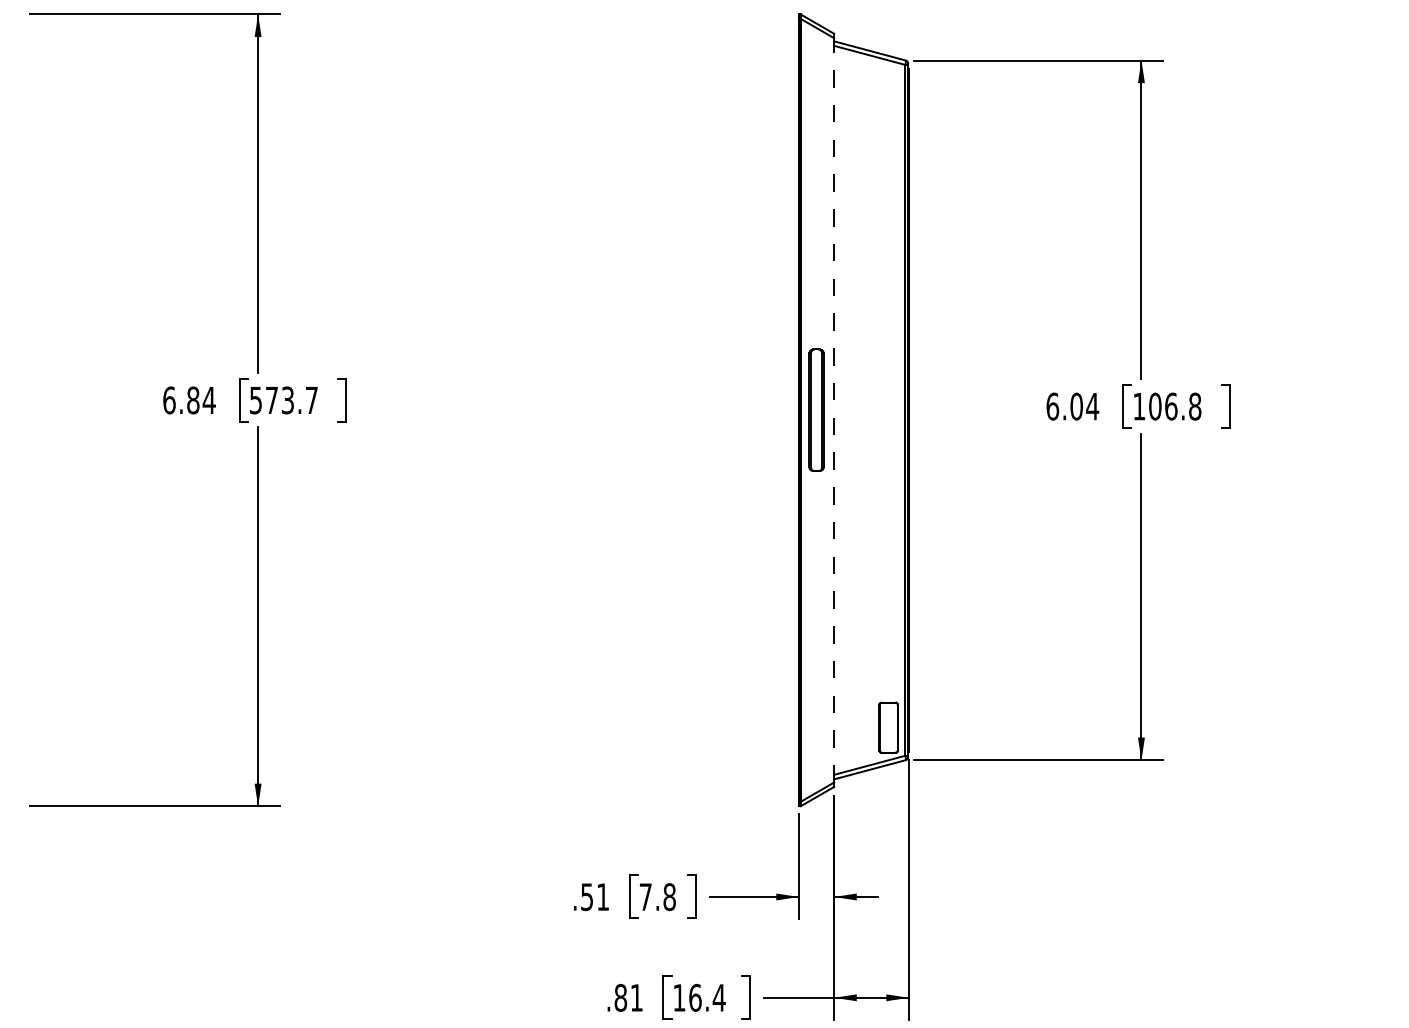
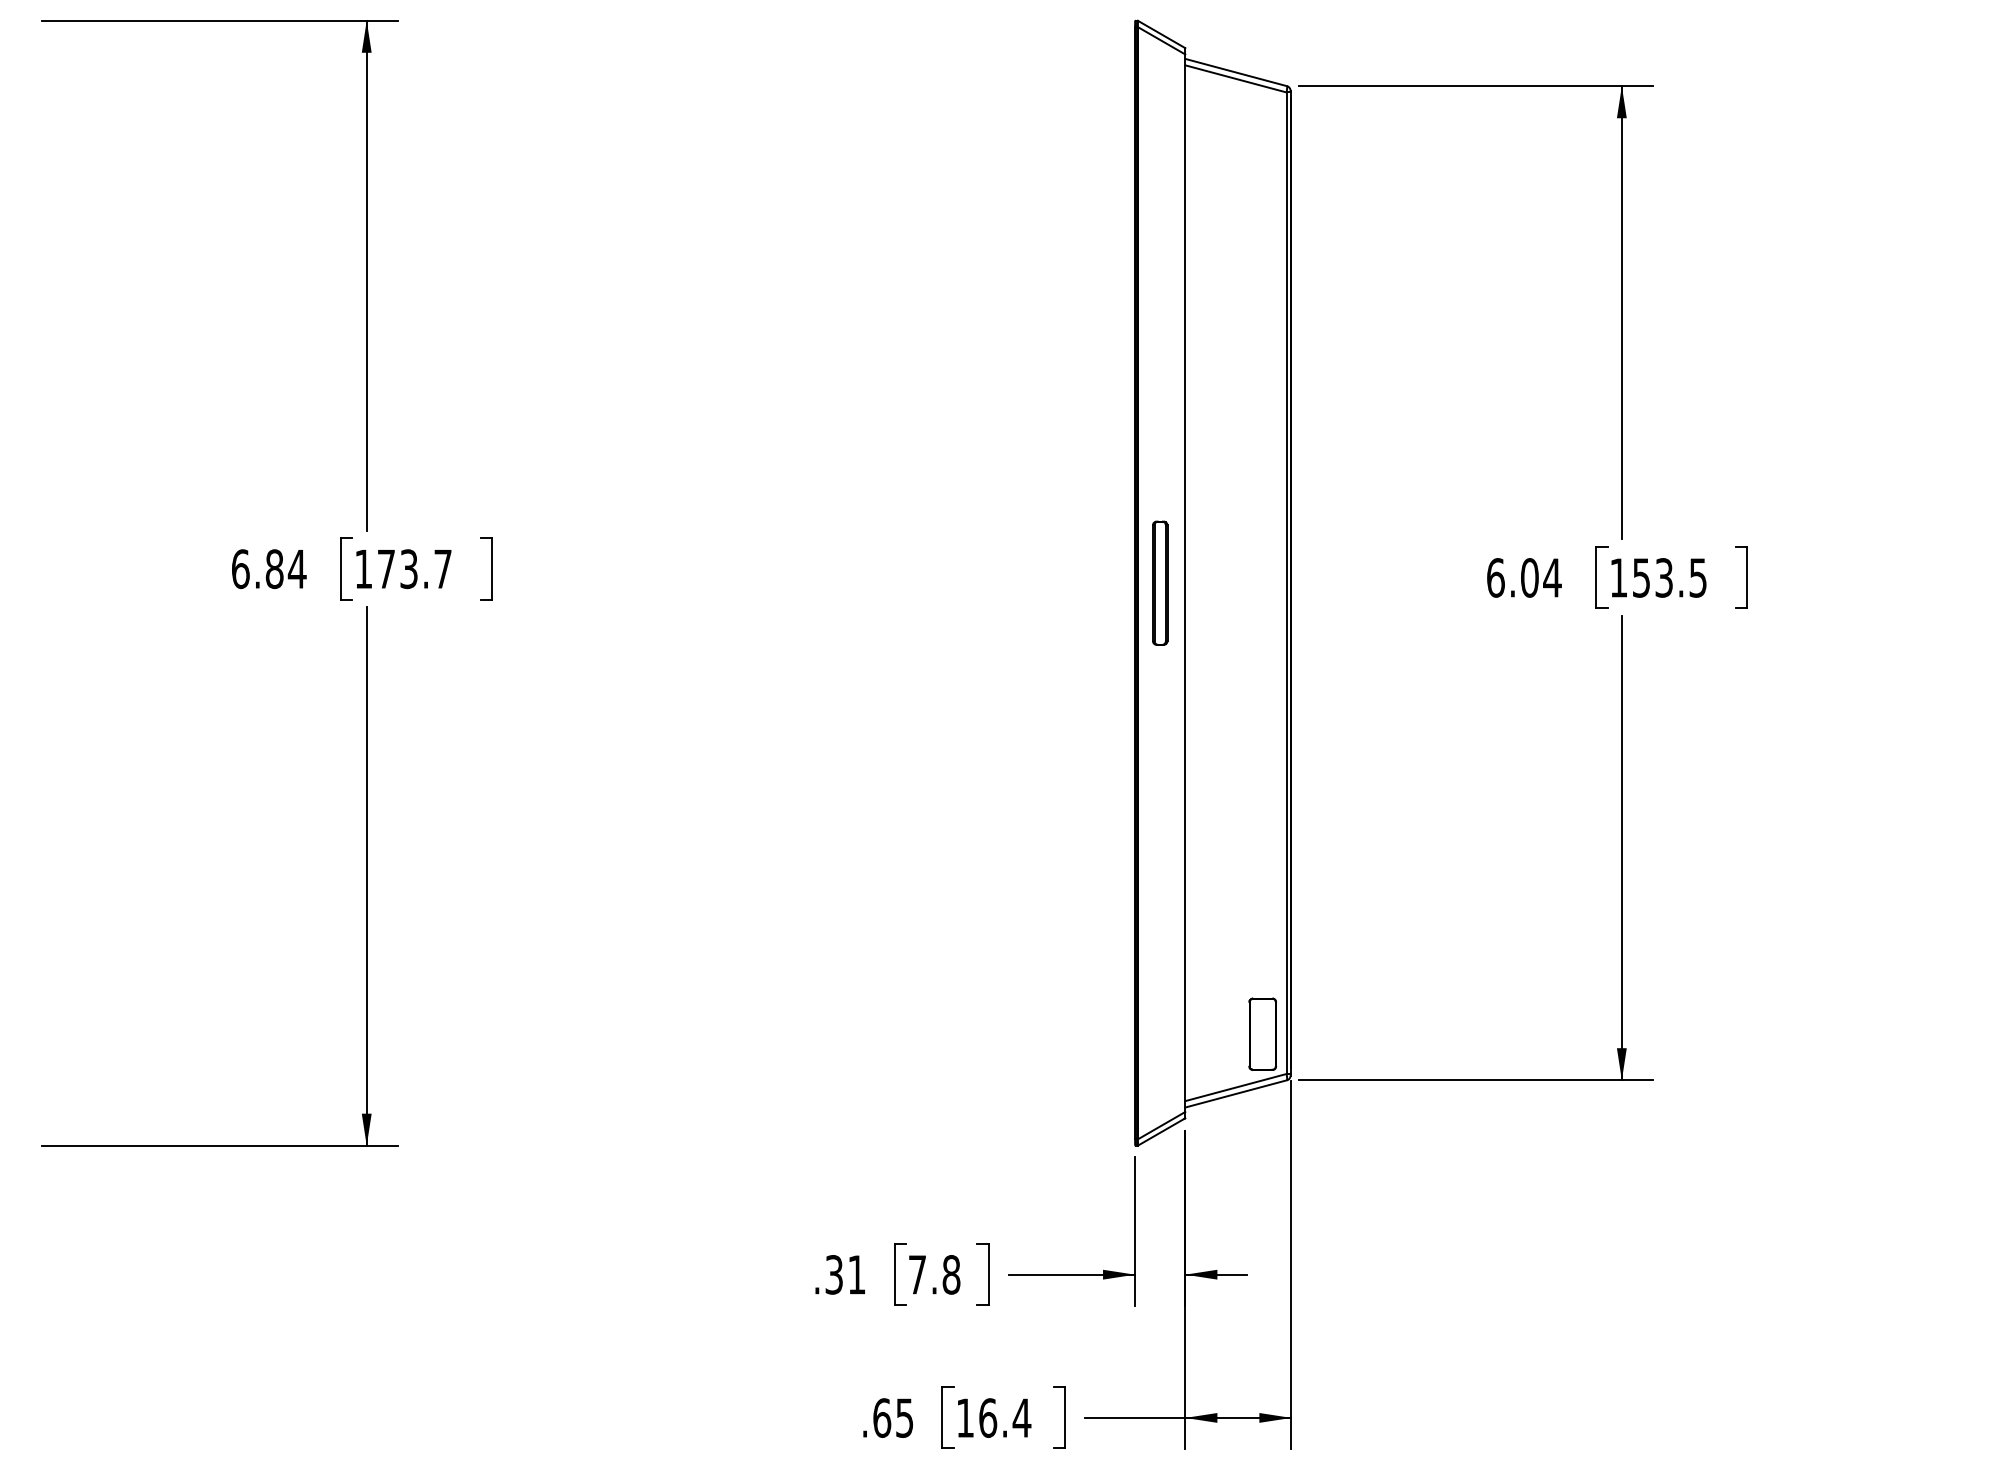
text: (255, 400) -> (363, 569), 573.7 -> 173.7
text: (1175, 406) -> (1670, 577), 106.8 -> 153.5
line: (834, 409) -> (1185, 582), dashed -> solid
part: (816, 410) -> (1160, 583), size x0.71
text: (587, 896) -> (834, 1273), .51 -> .31
text: (628, 997) -> (893, 1417), .81 -> .65

